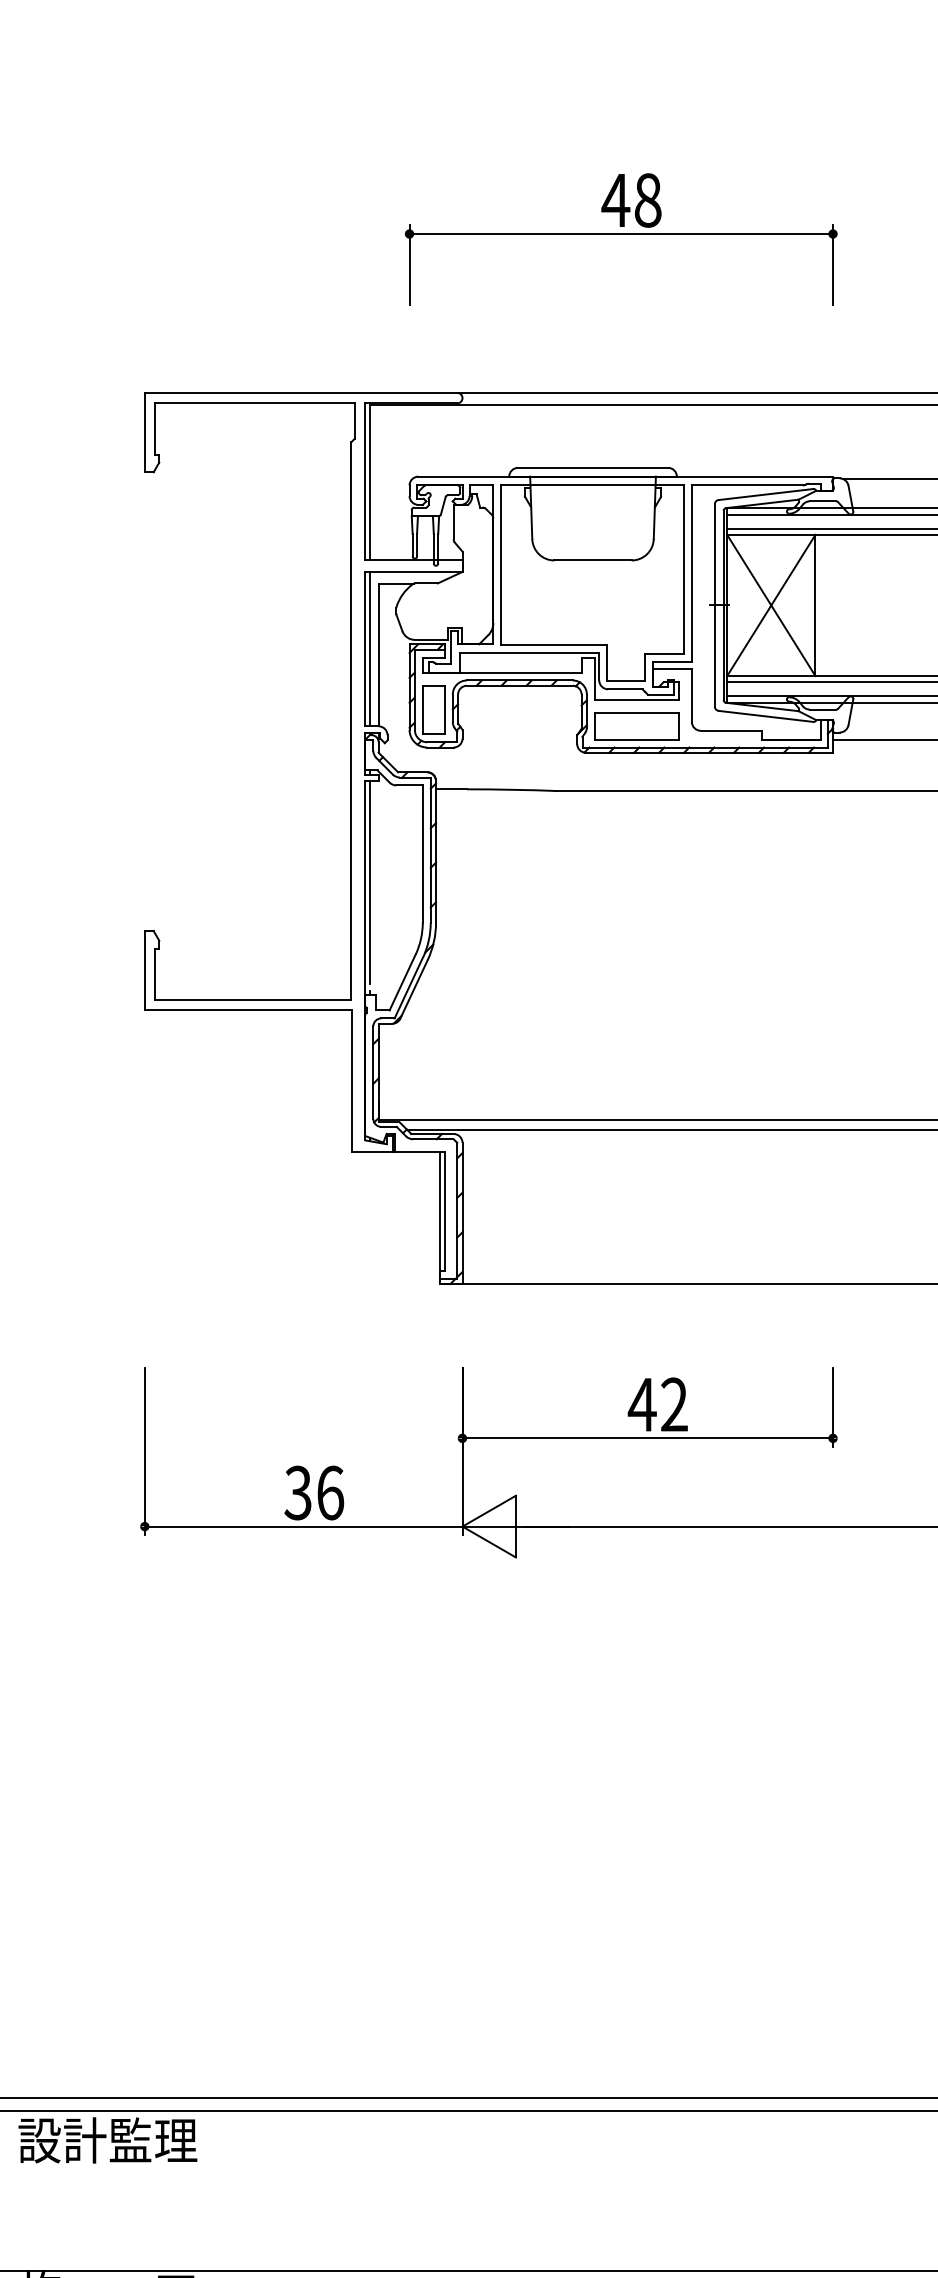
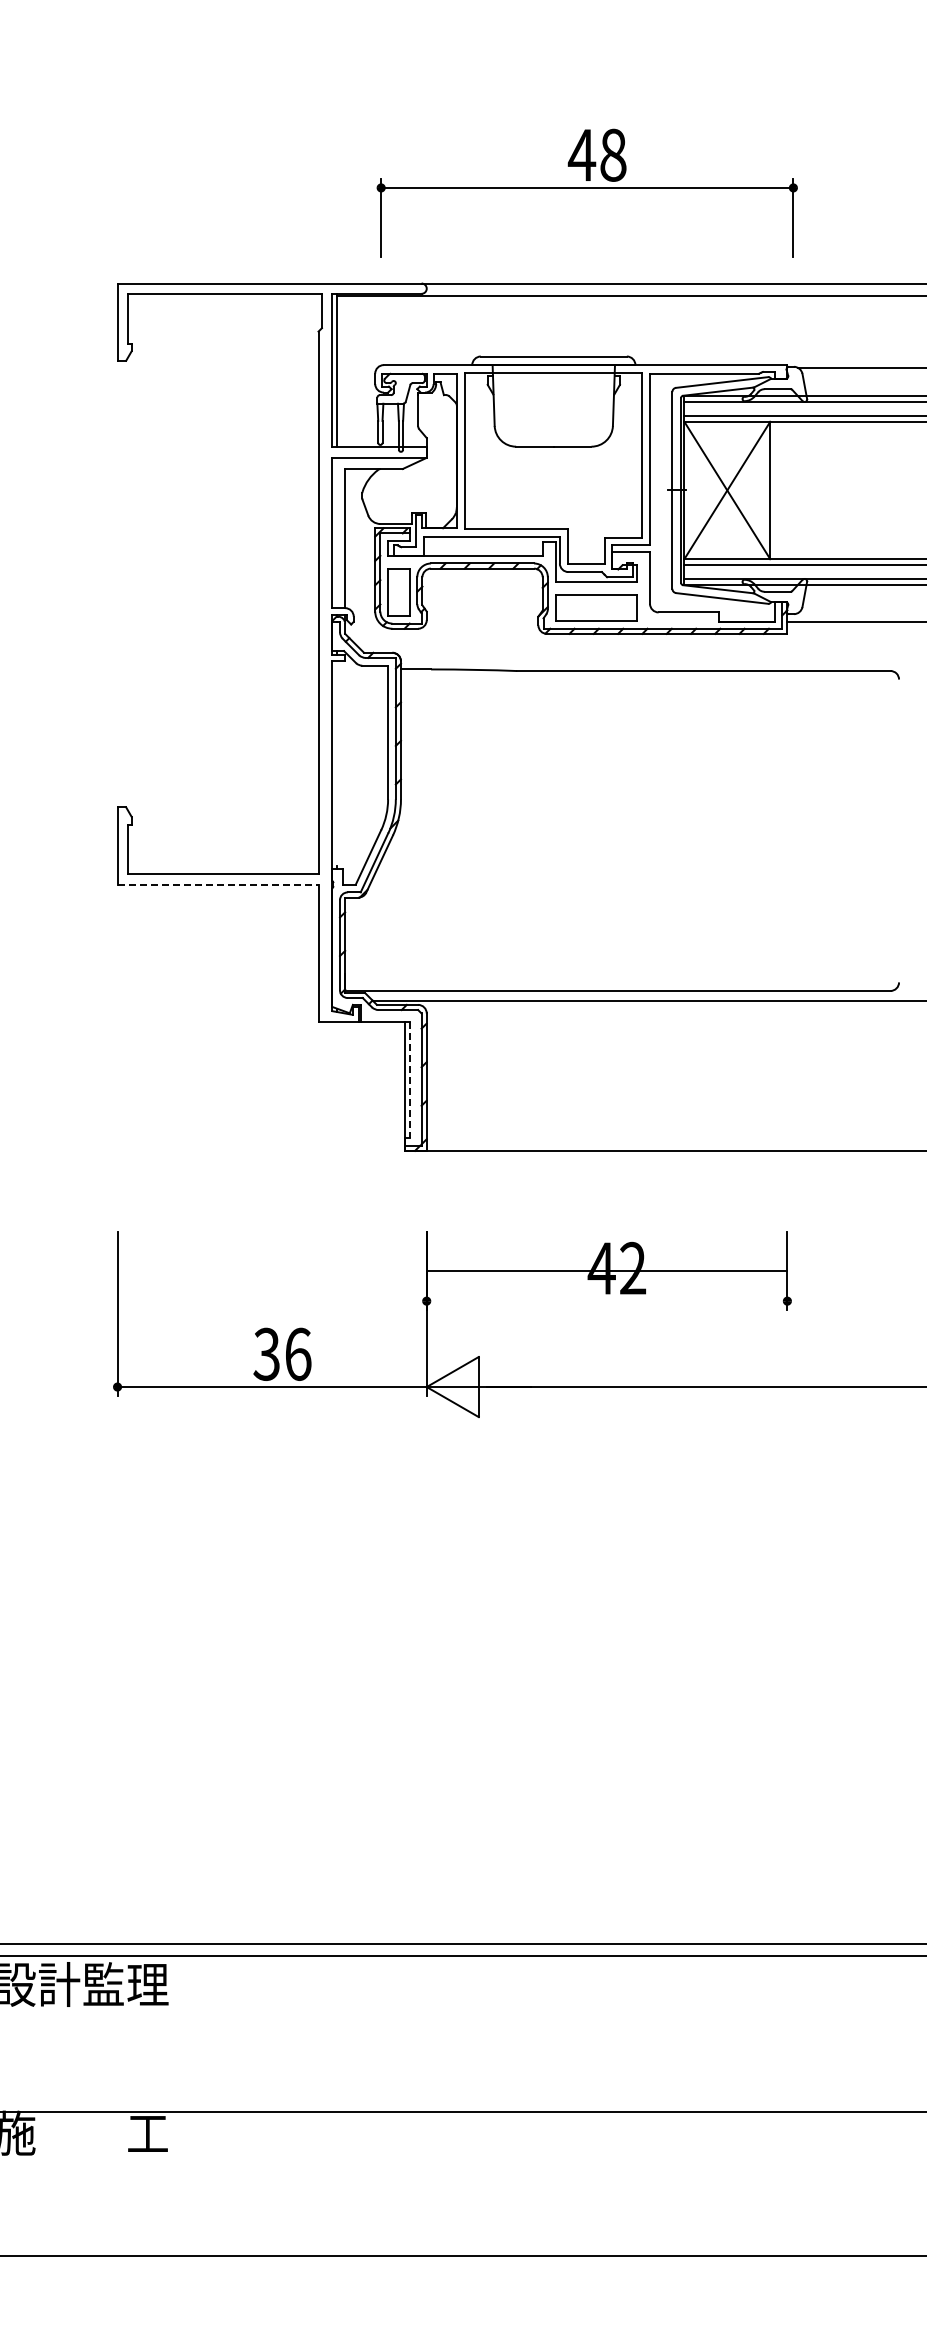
part: (620, 238) -> (586, 192), moved
line: (369, 648) -> (336, 532), removed
line: (369, 881) -> (336, 759), removed
line: (248, 1010) -> (218, 884), solid -> dashed
line: (444, 1211) -> (409, 1080), solid -> dashed
line: (647, 1438) -> (606, 1271), moved

